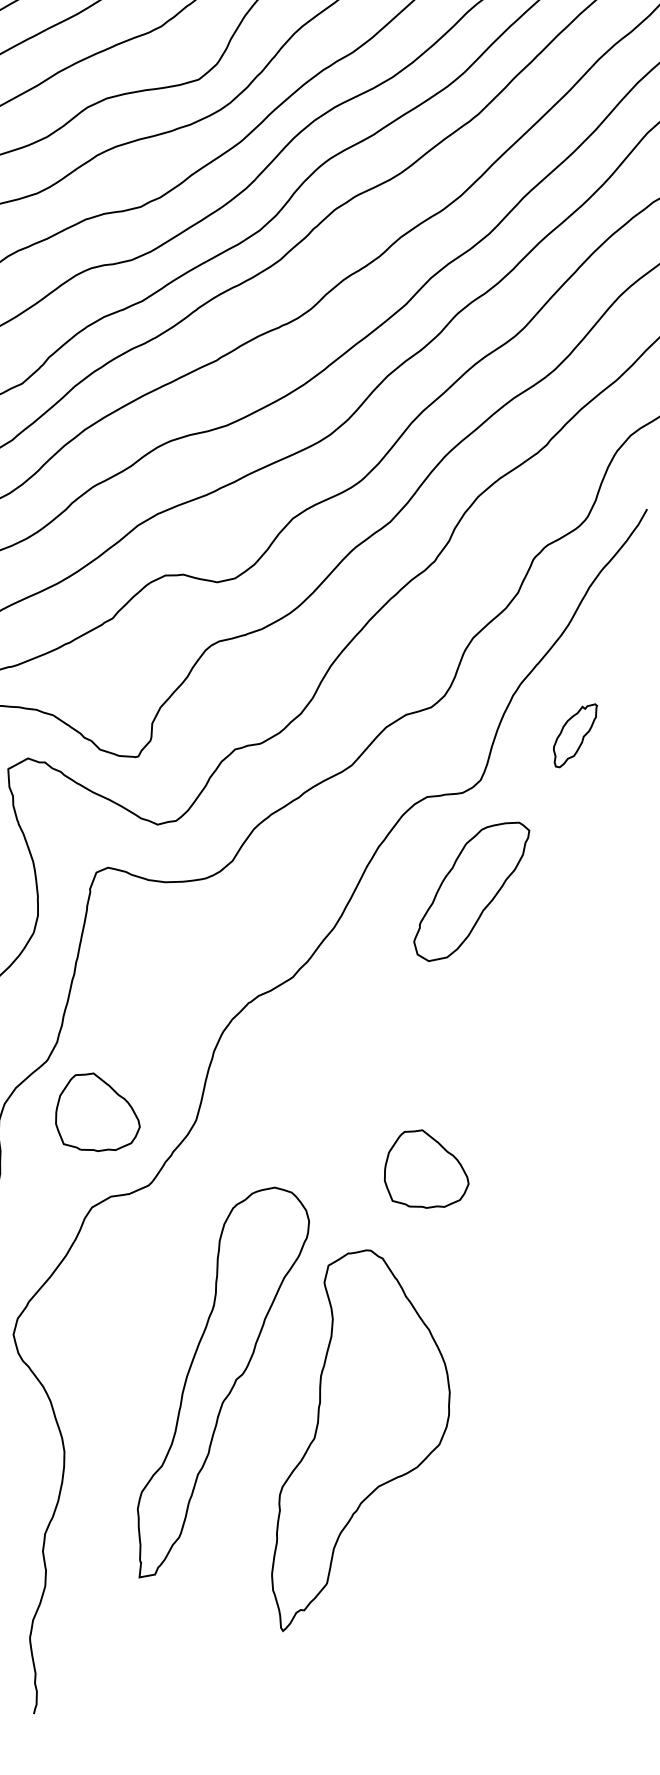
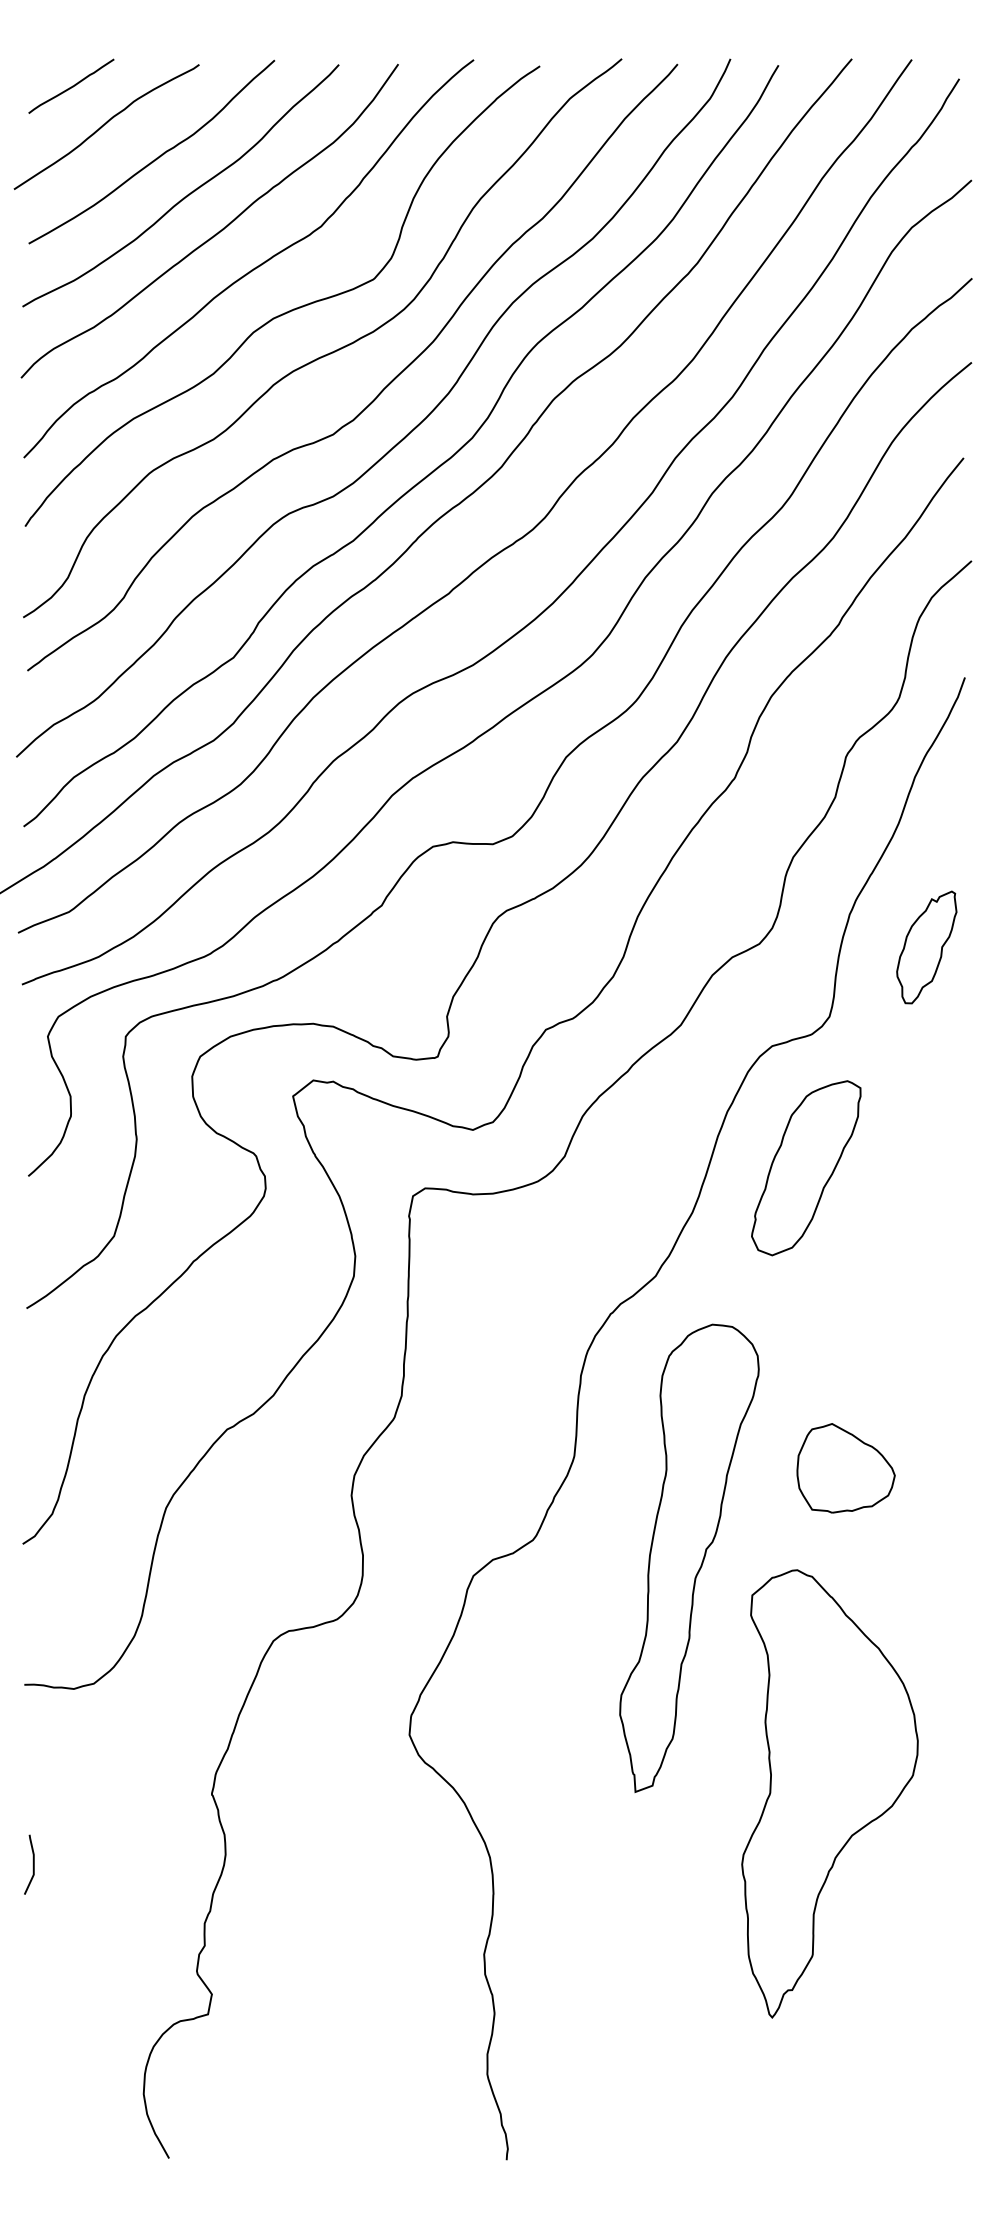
part: (574, 735) -> (926, 947), size x1.43
part: (471, 891) -> (806, 1168), moved
part: (98, 1113) -> (462, 1468), removed
part: (220, 1384) -> (689, 1557), moved

